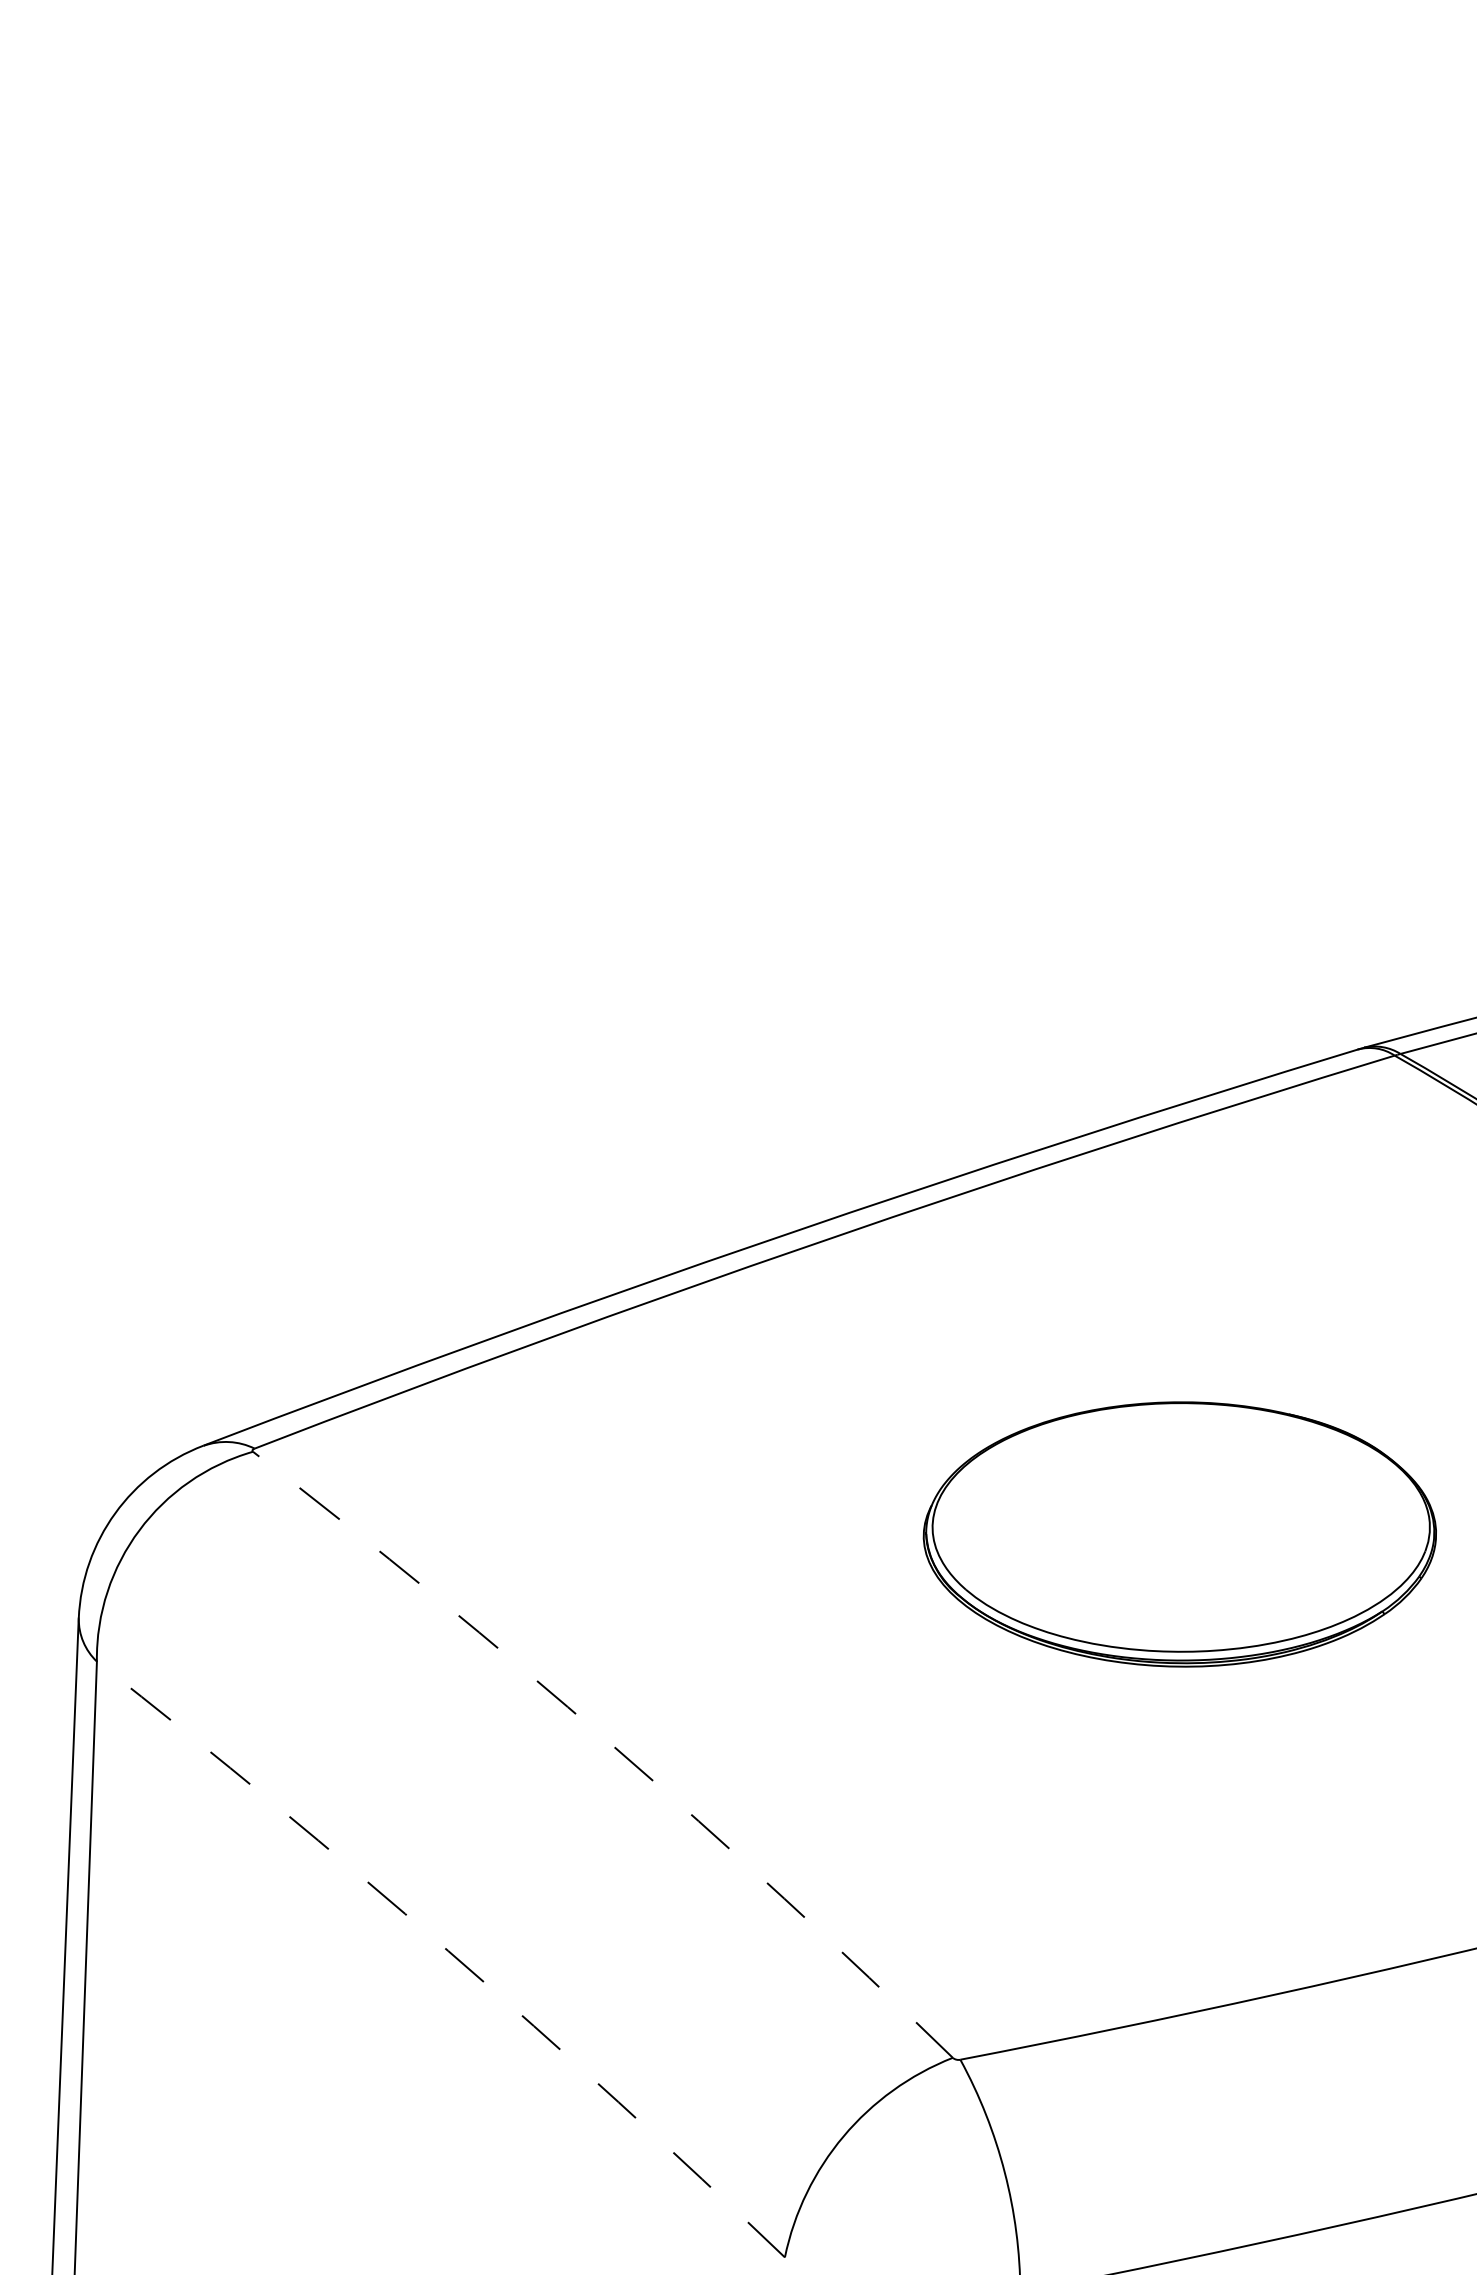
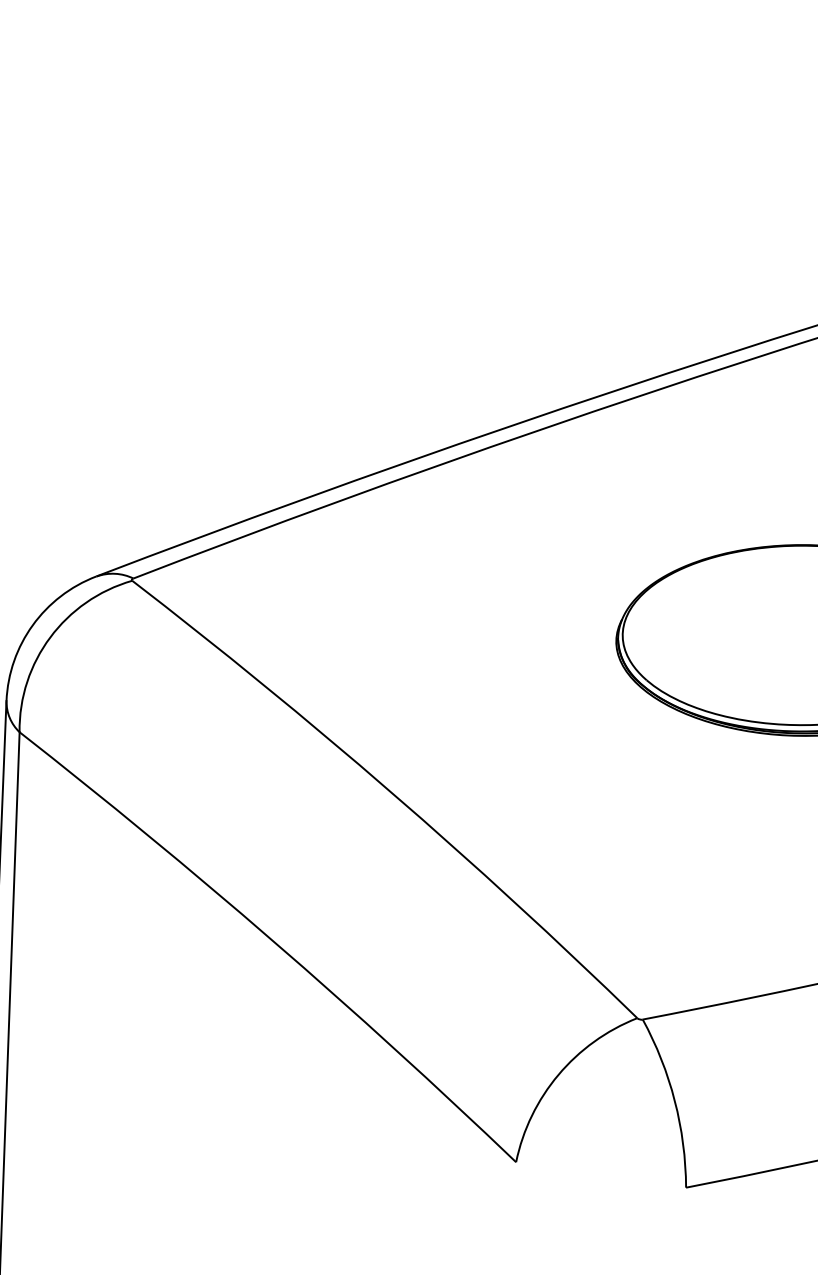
arc: (611, 1744) -> (390, 792), dashed -> solid
arc: (448, 1951) -> (273, 941), dashed -> solid

